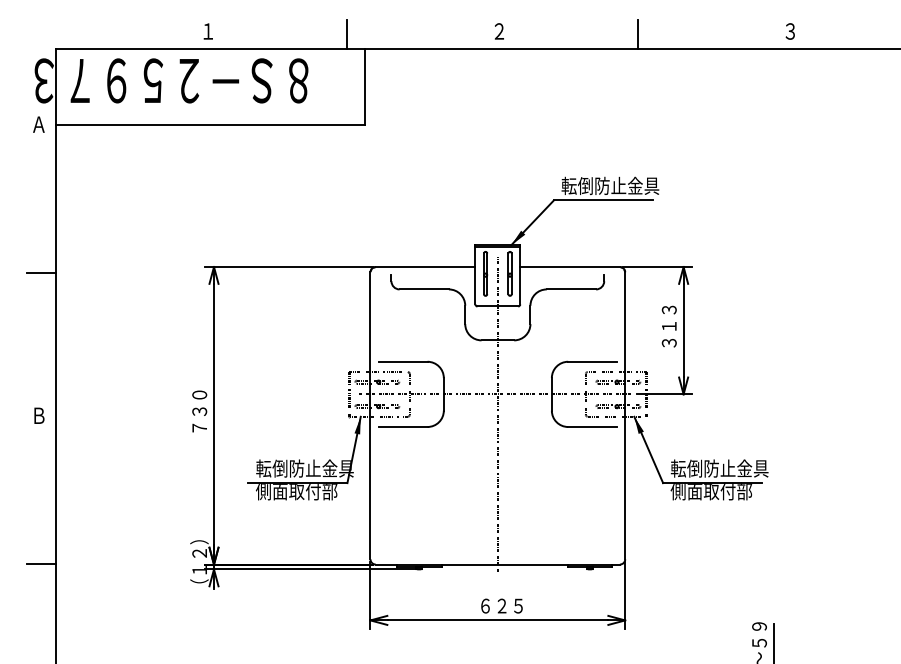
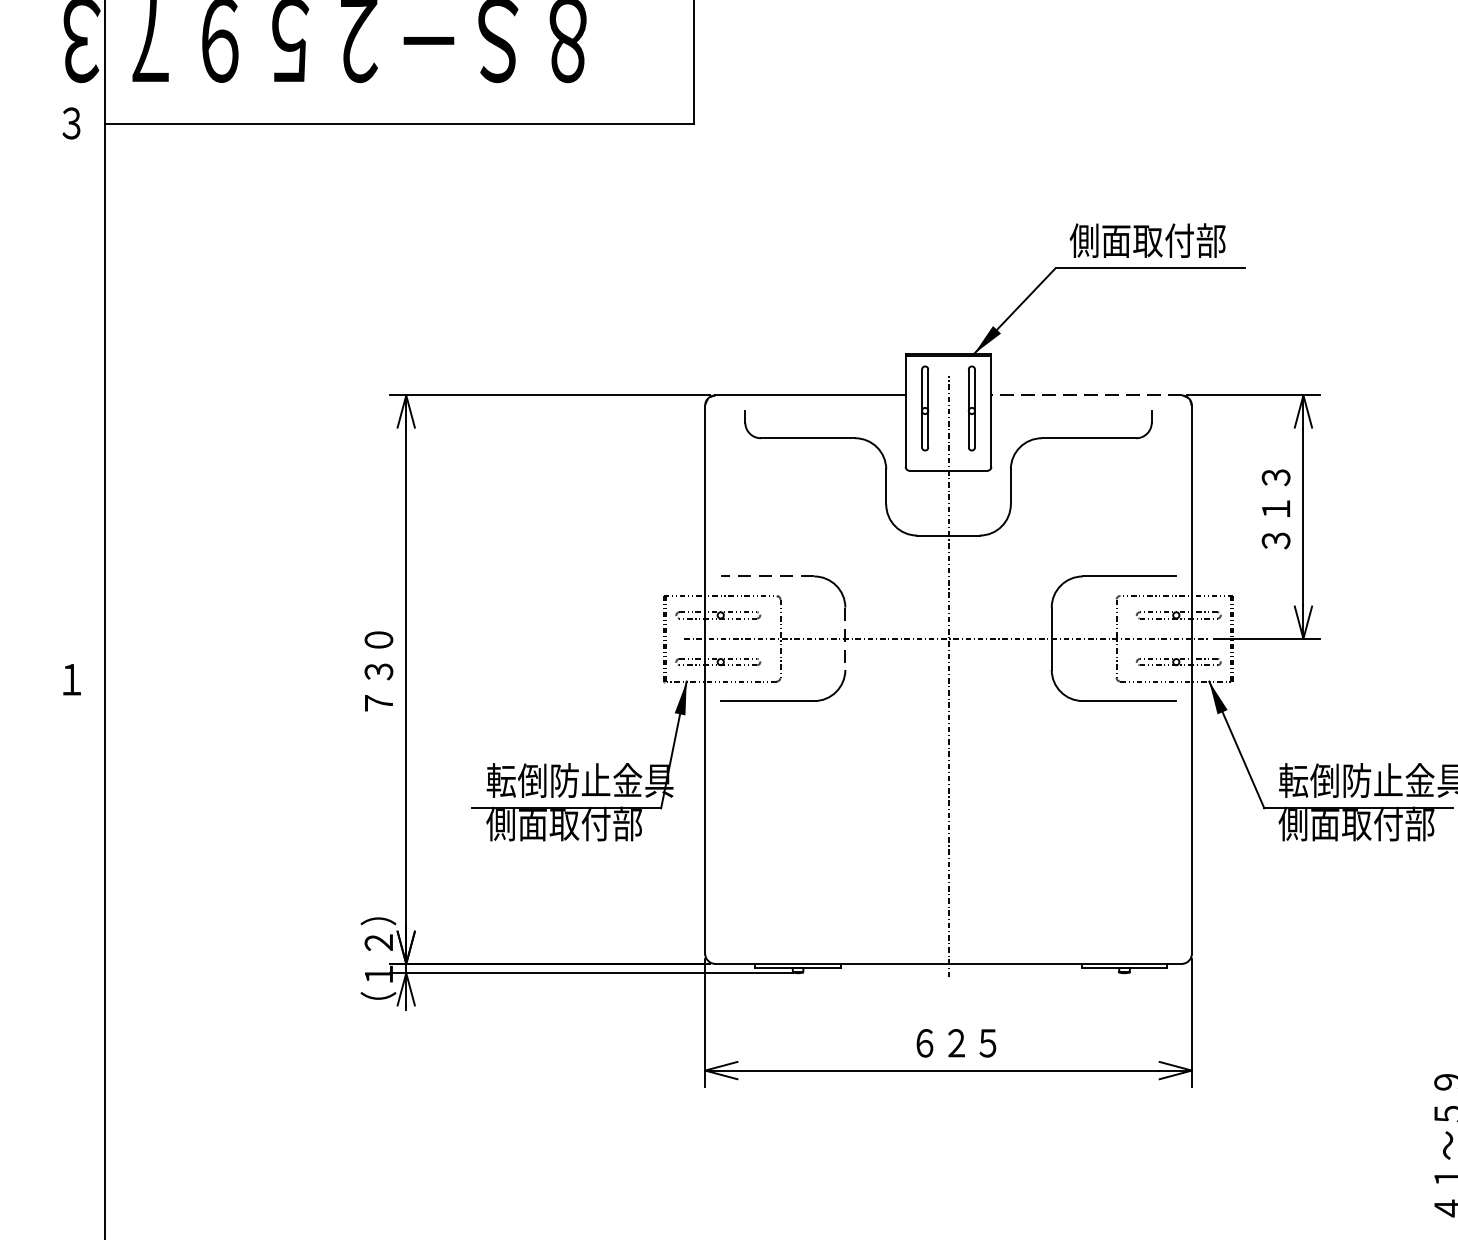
text: (38, 124) -> (70, 123), Ａ -> ３
text: (610, 185) -> (1163, 239), 転倒防止金具 -> 側面取付部
line: (570, 267) -> (1087, 396), solid -> dashed
line: (41, 273) -> (76, 407), removed
line: (402, 361) -> (766, 575), solid -> dashed
line: (443, 394) -> (844, 638), solid -> dashed
text: (39, 415) -> (72, 679), Ｂ -> １
line: (41, 564) -> (76, 963), removed

